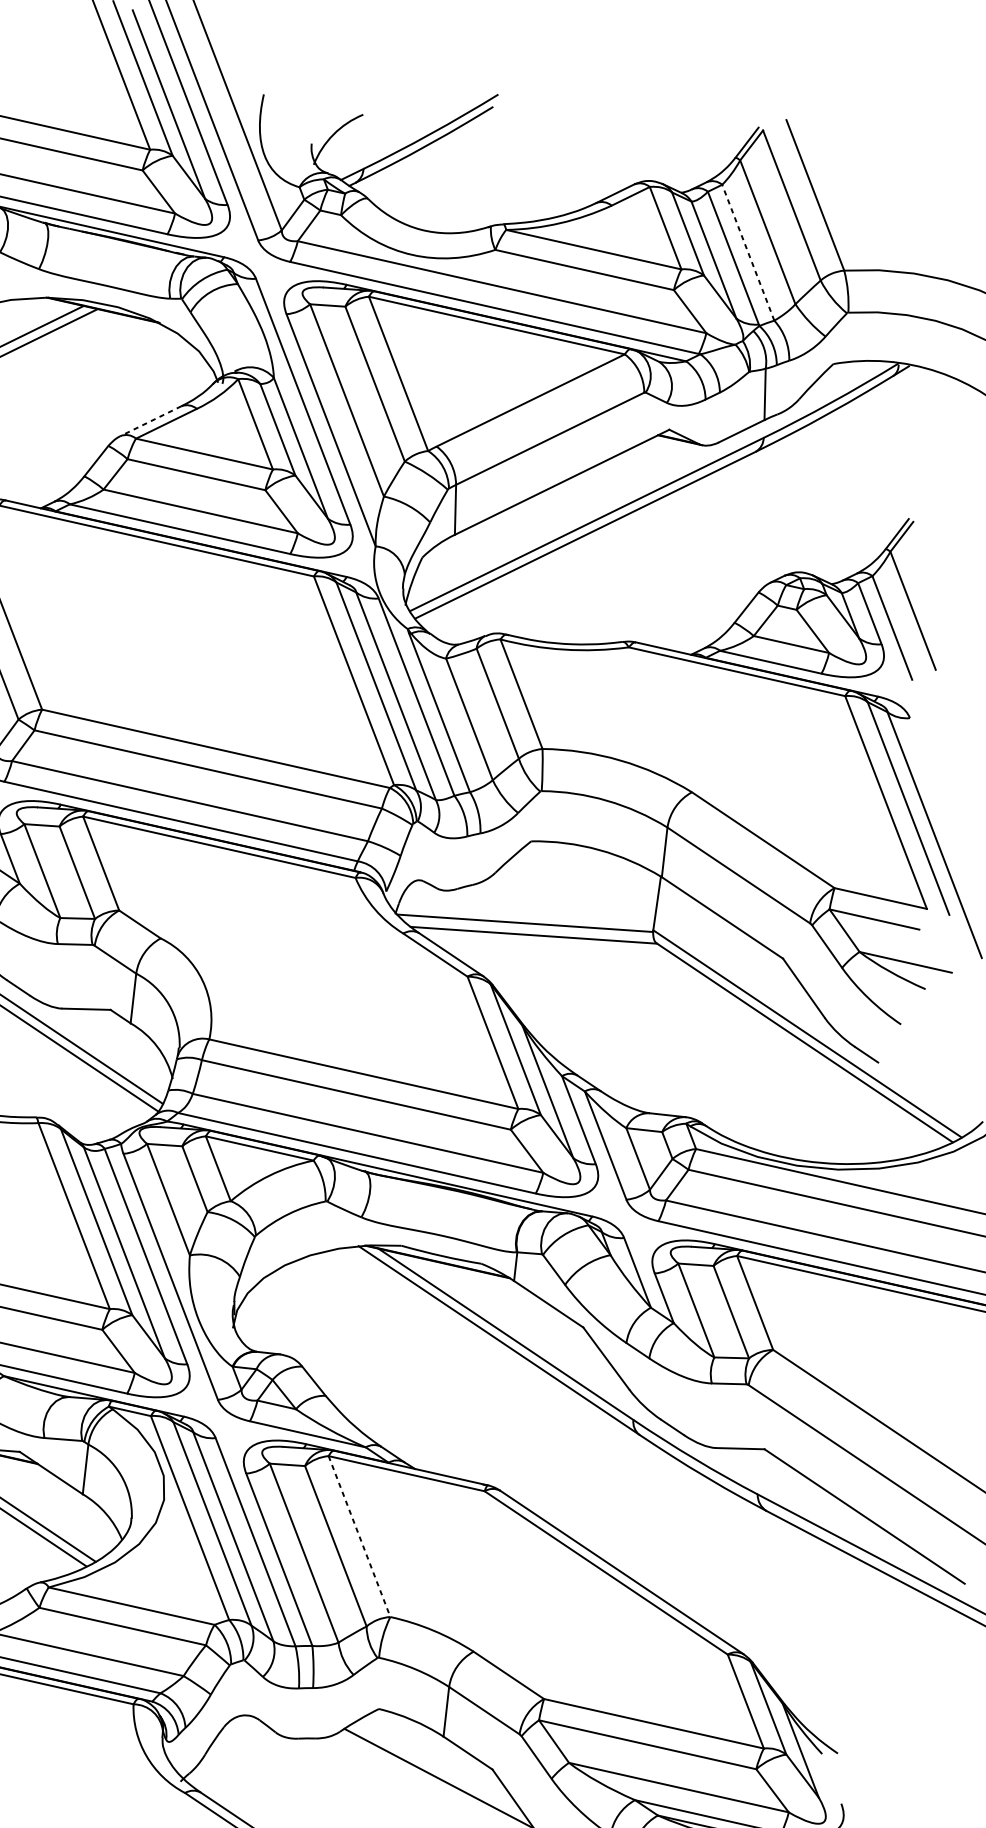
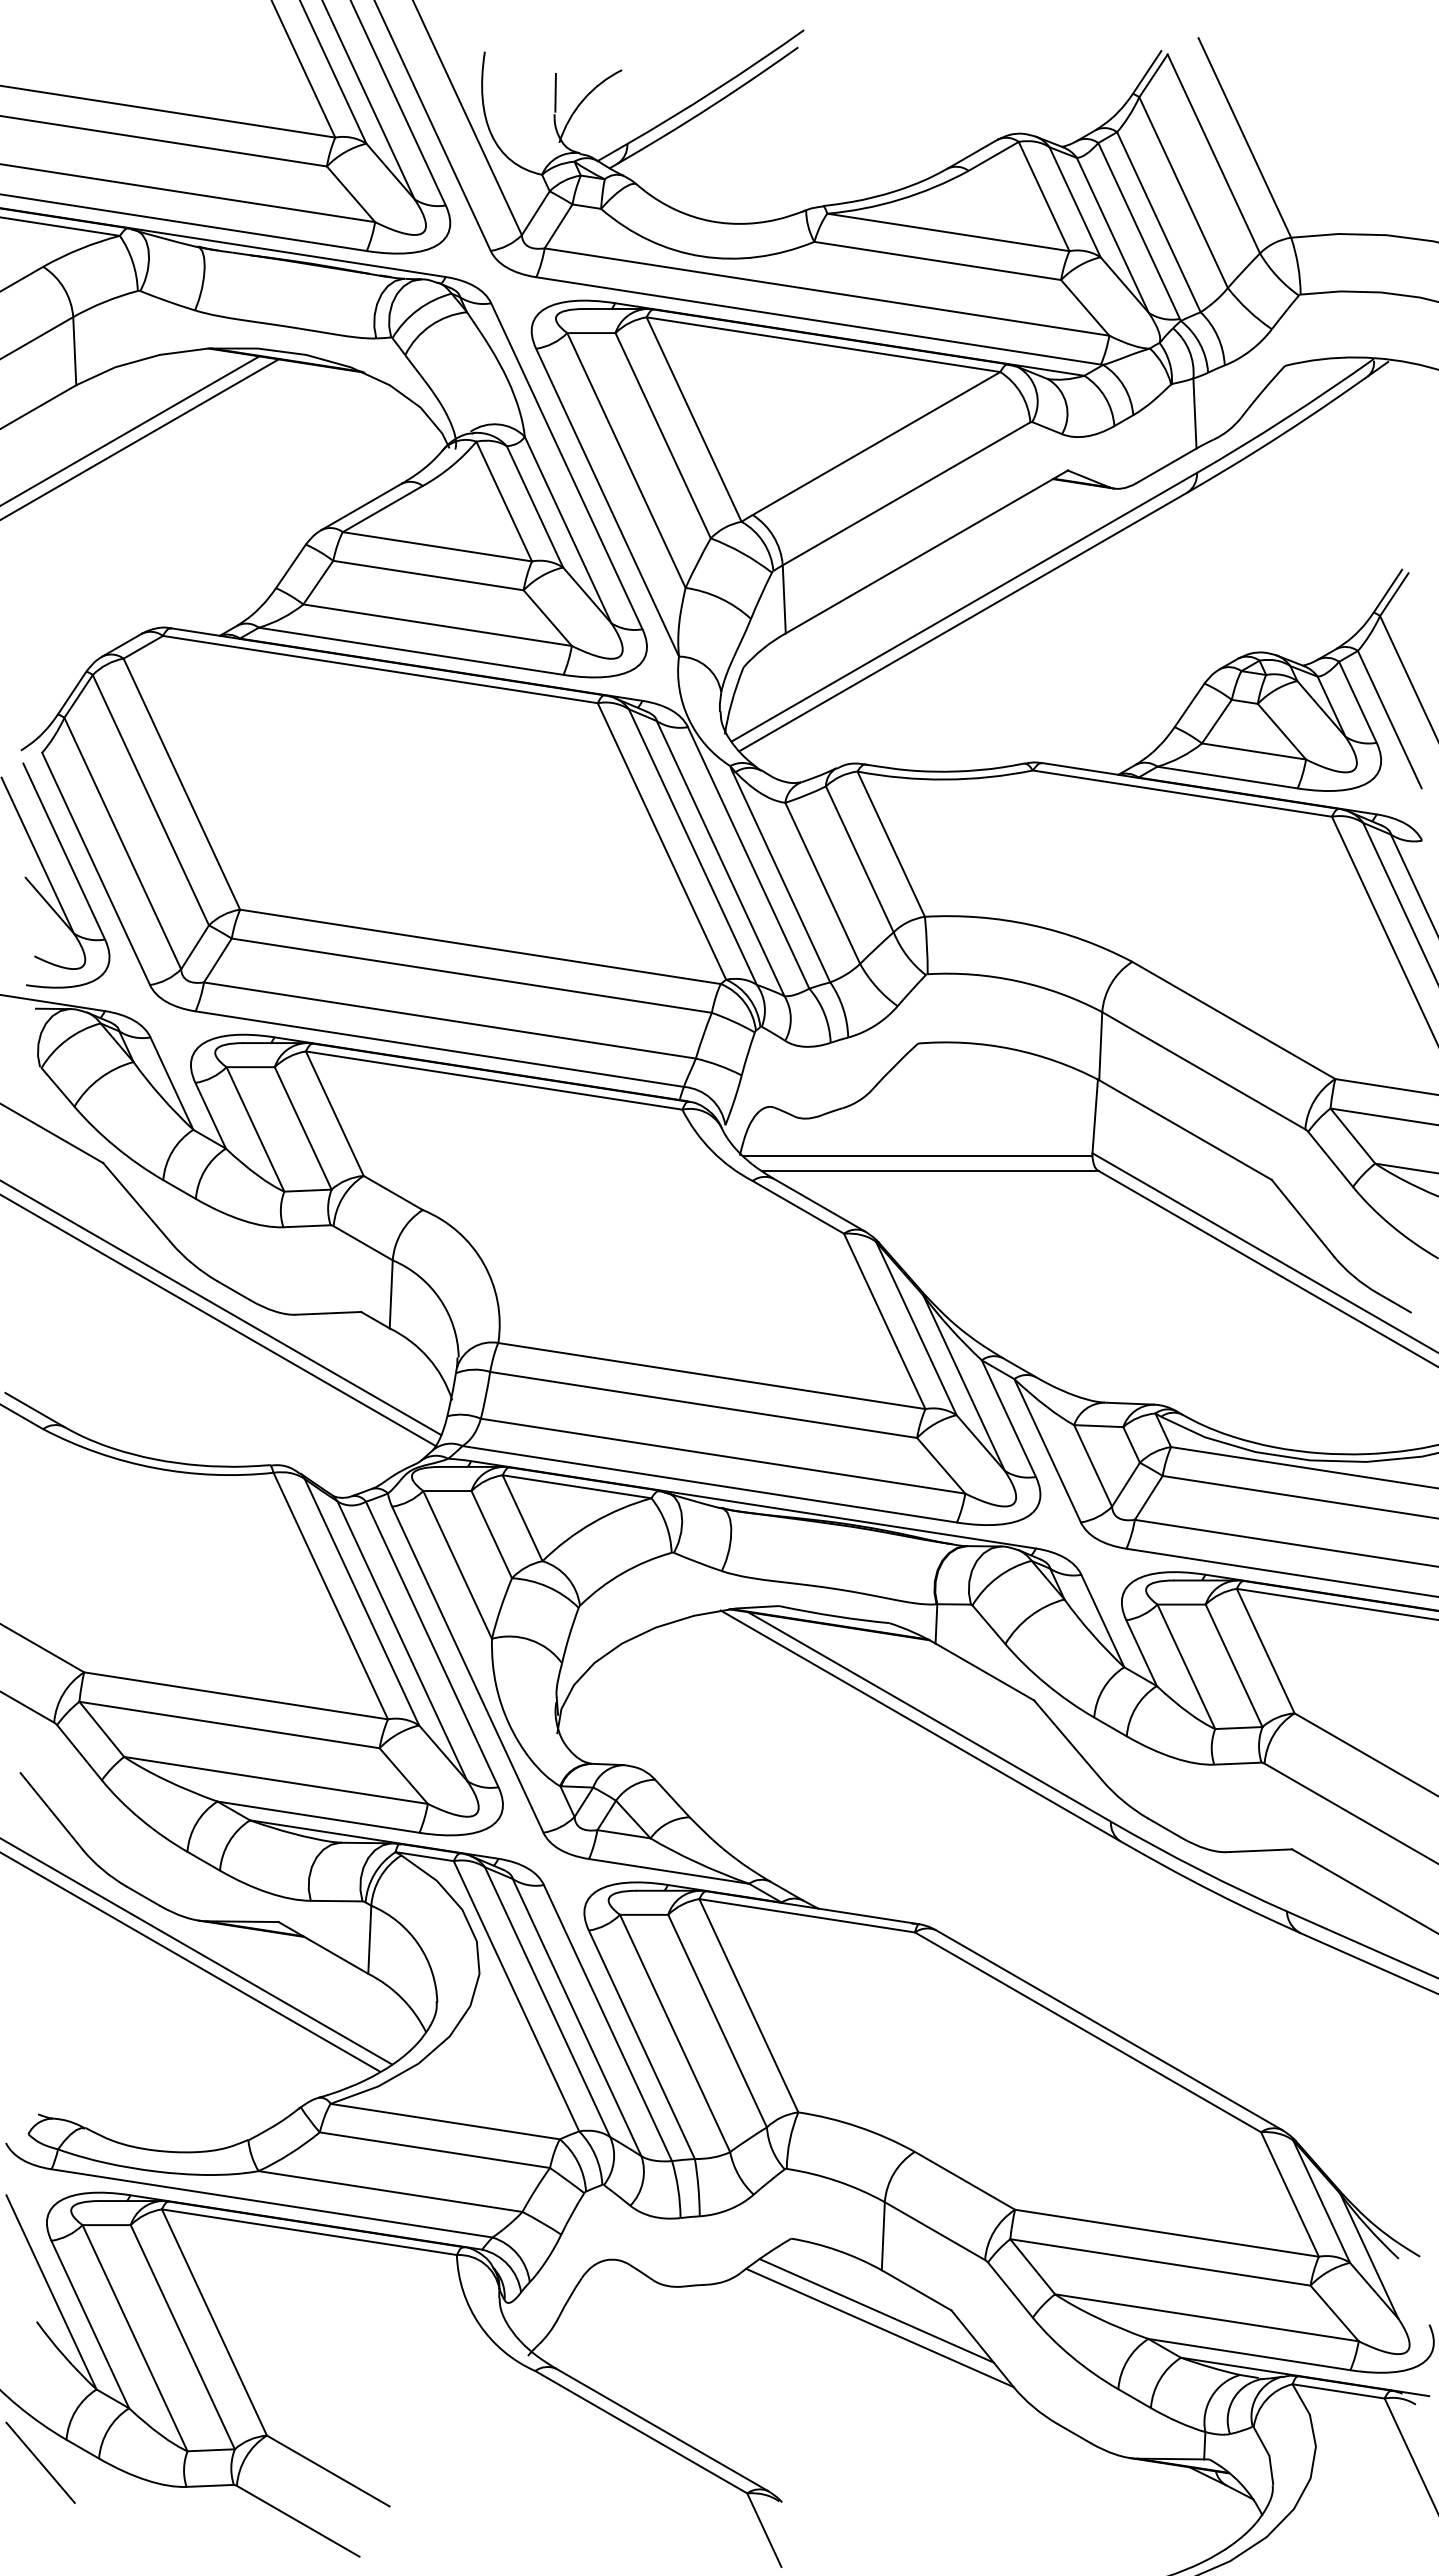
line: (313, 127) -> (555, 92), added
line: (748, 252) -> (1158, 221), dashed -> solid
line: (150, 421) -> (361, 507), dashed -> solid
line: (359, 1536) -> (748, 2005), dashed -> solid
line: (437, 1765) -> (876, 2310), added

